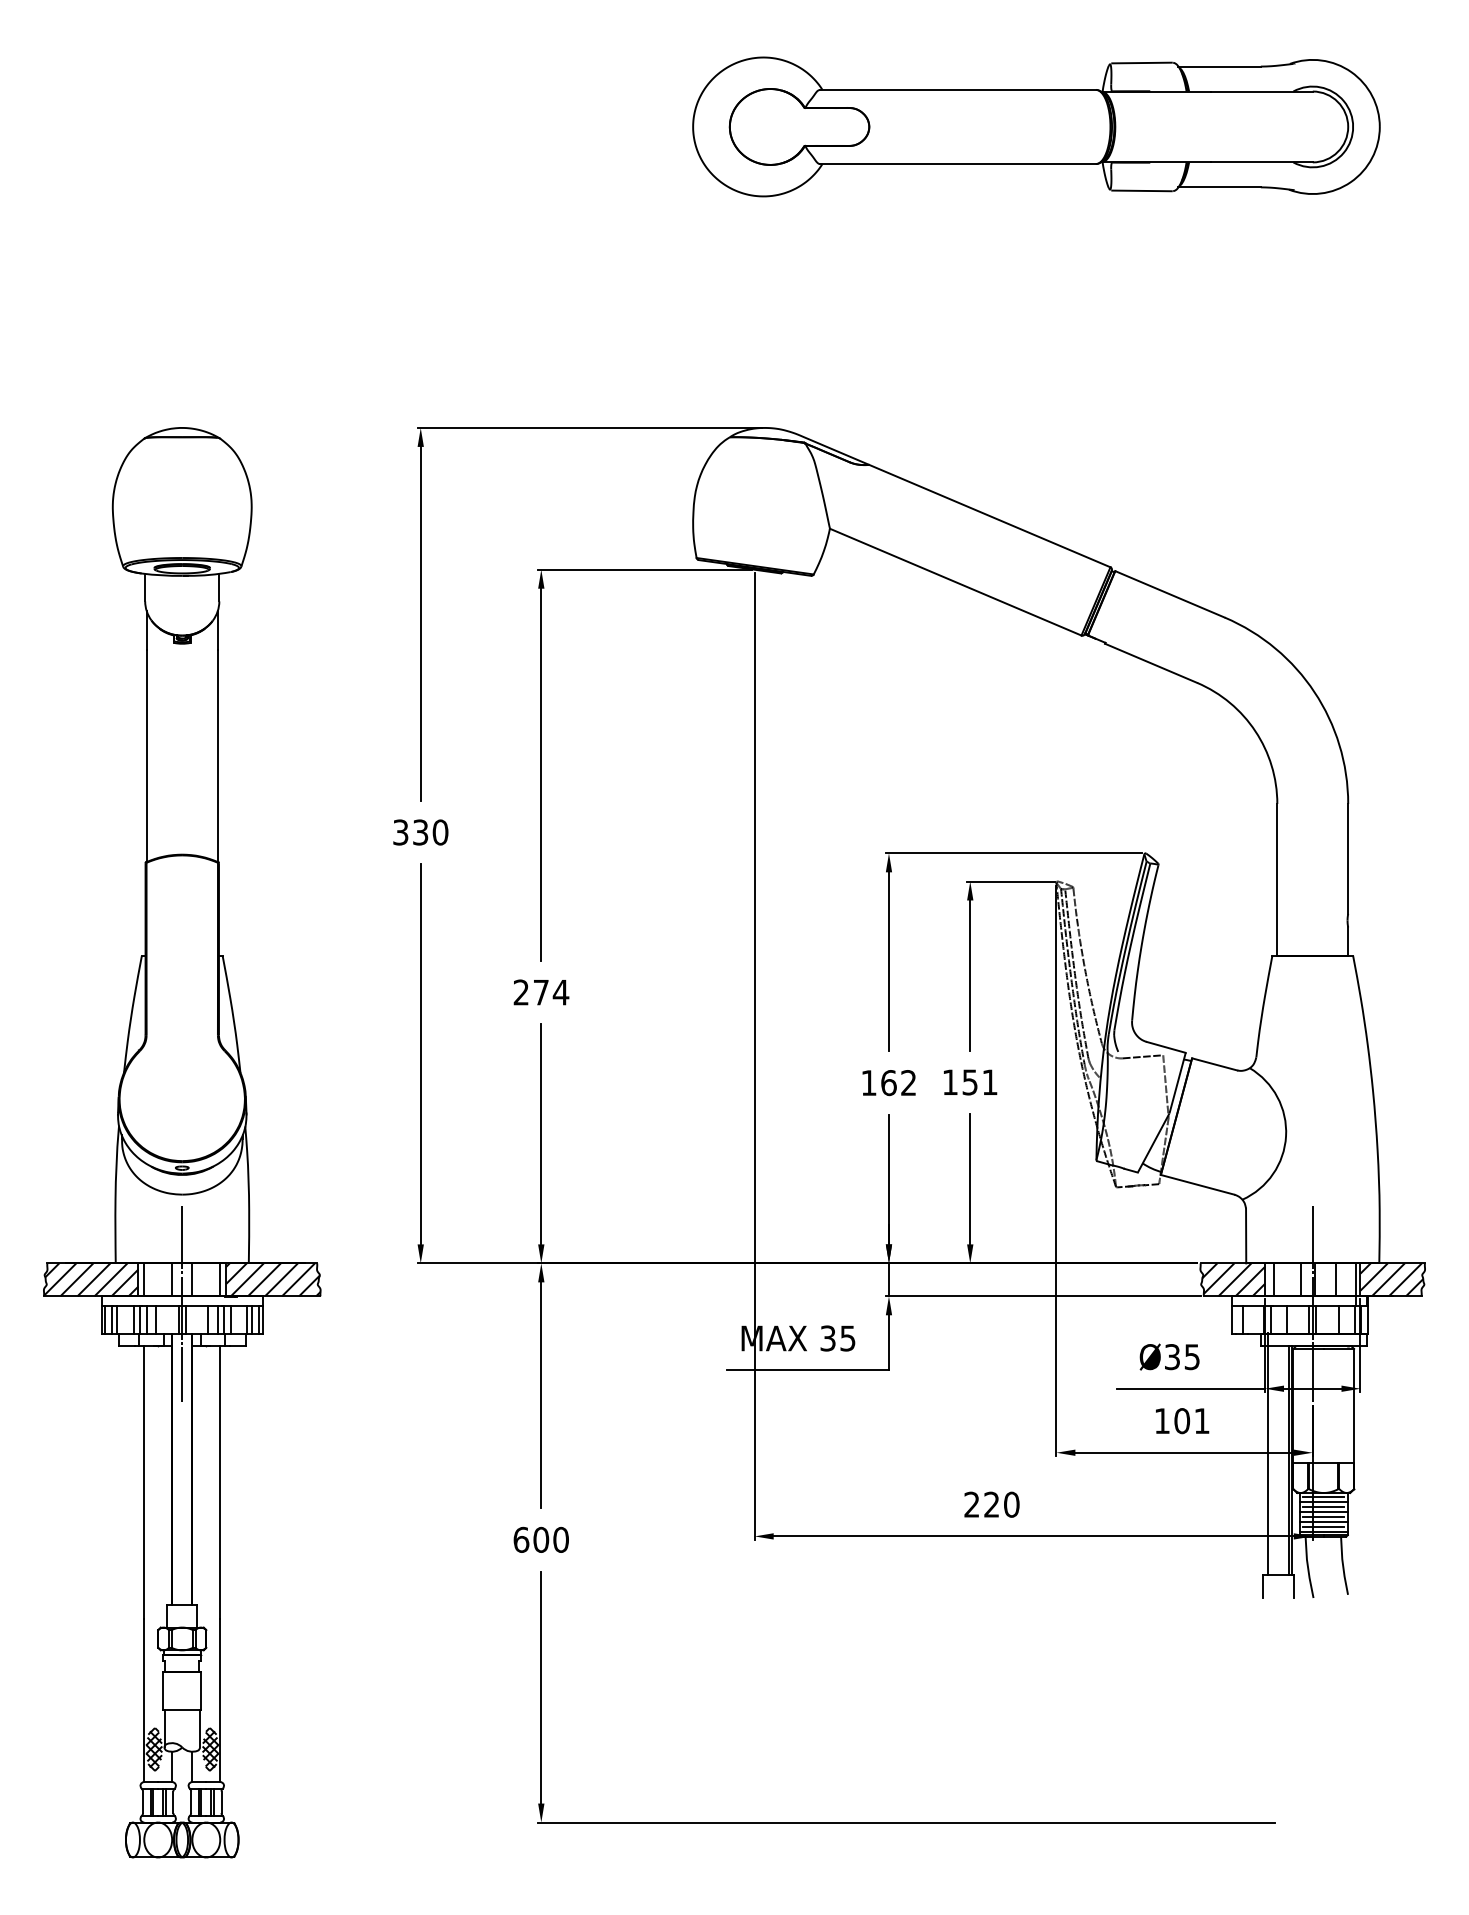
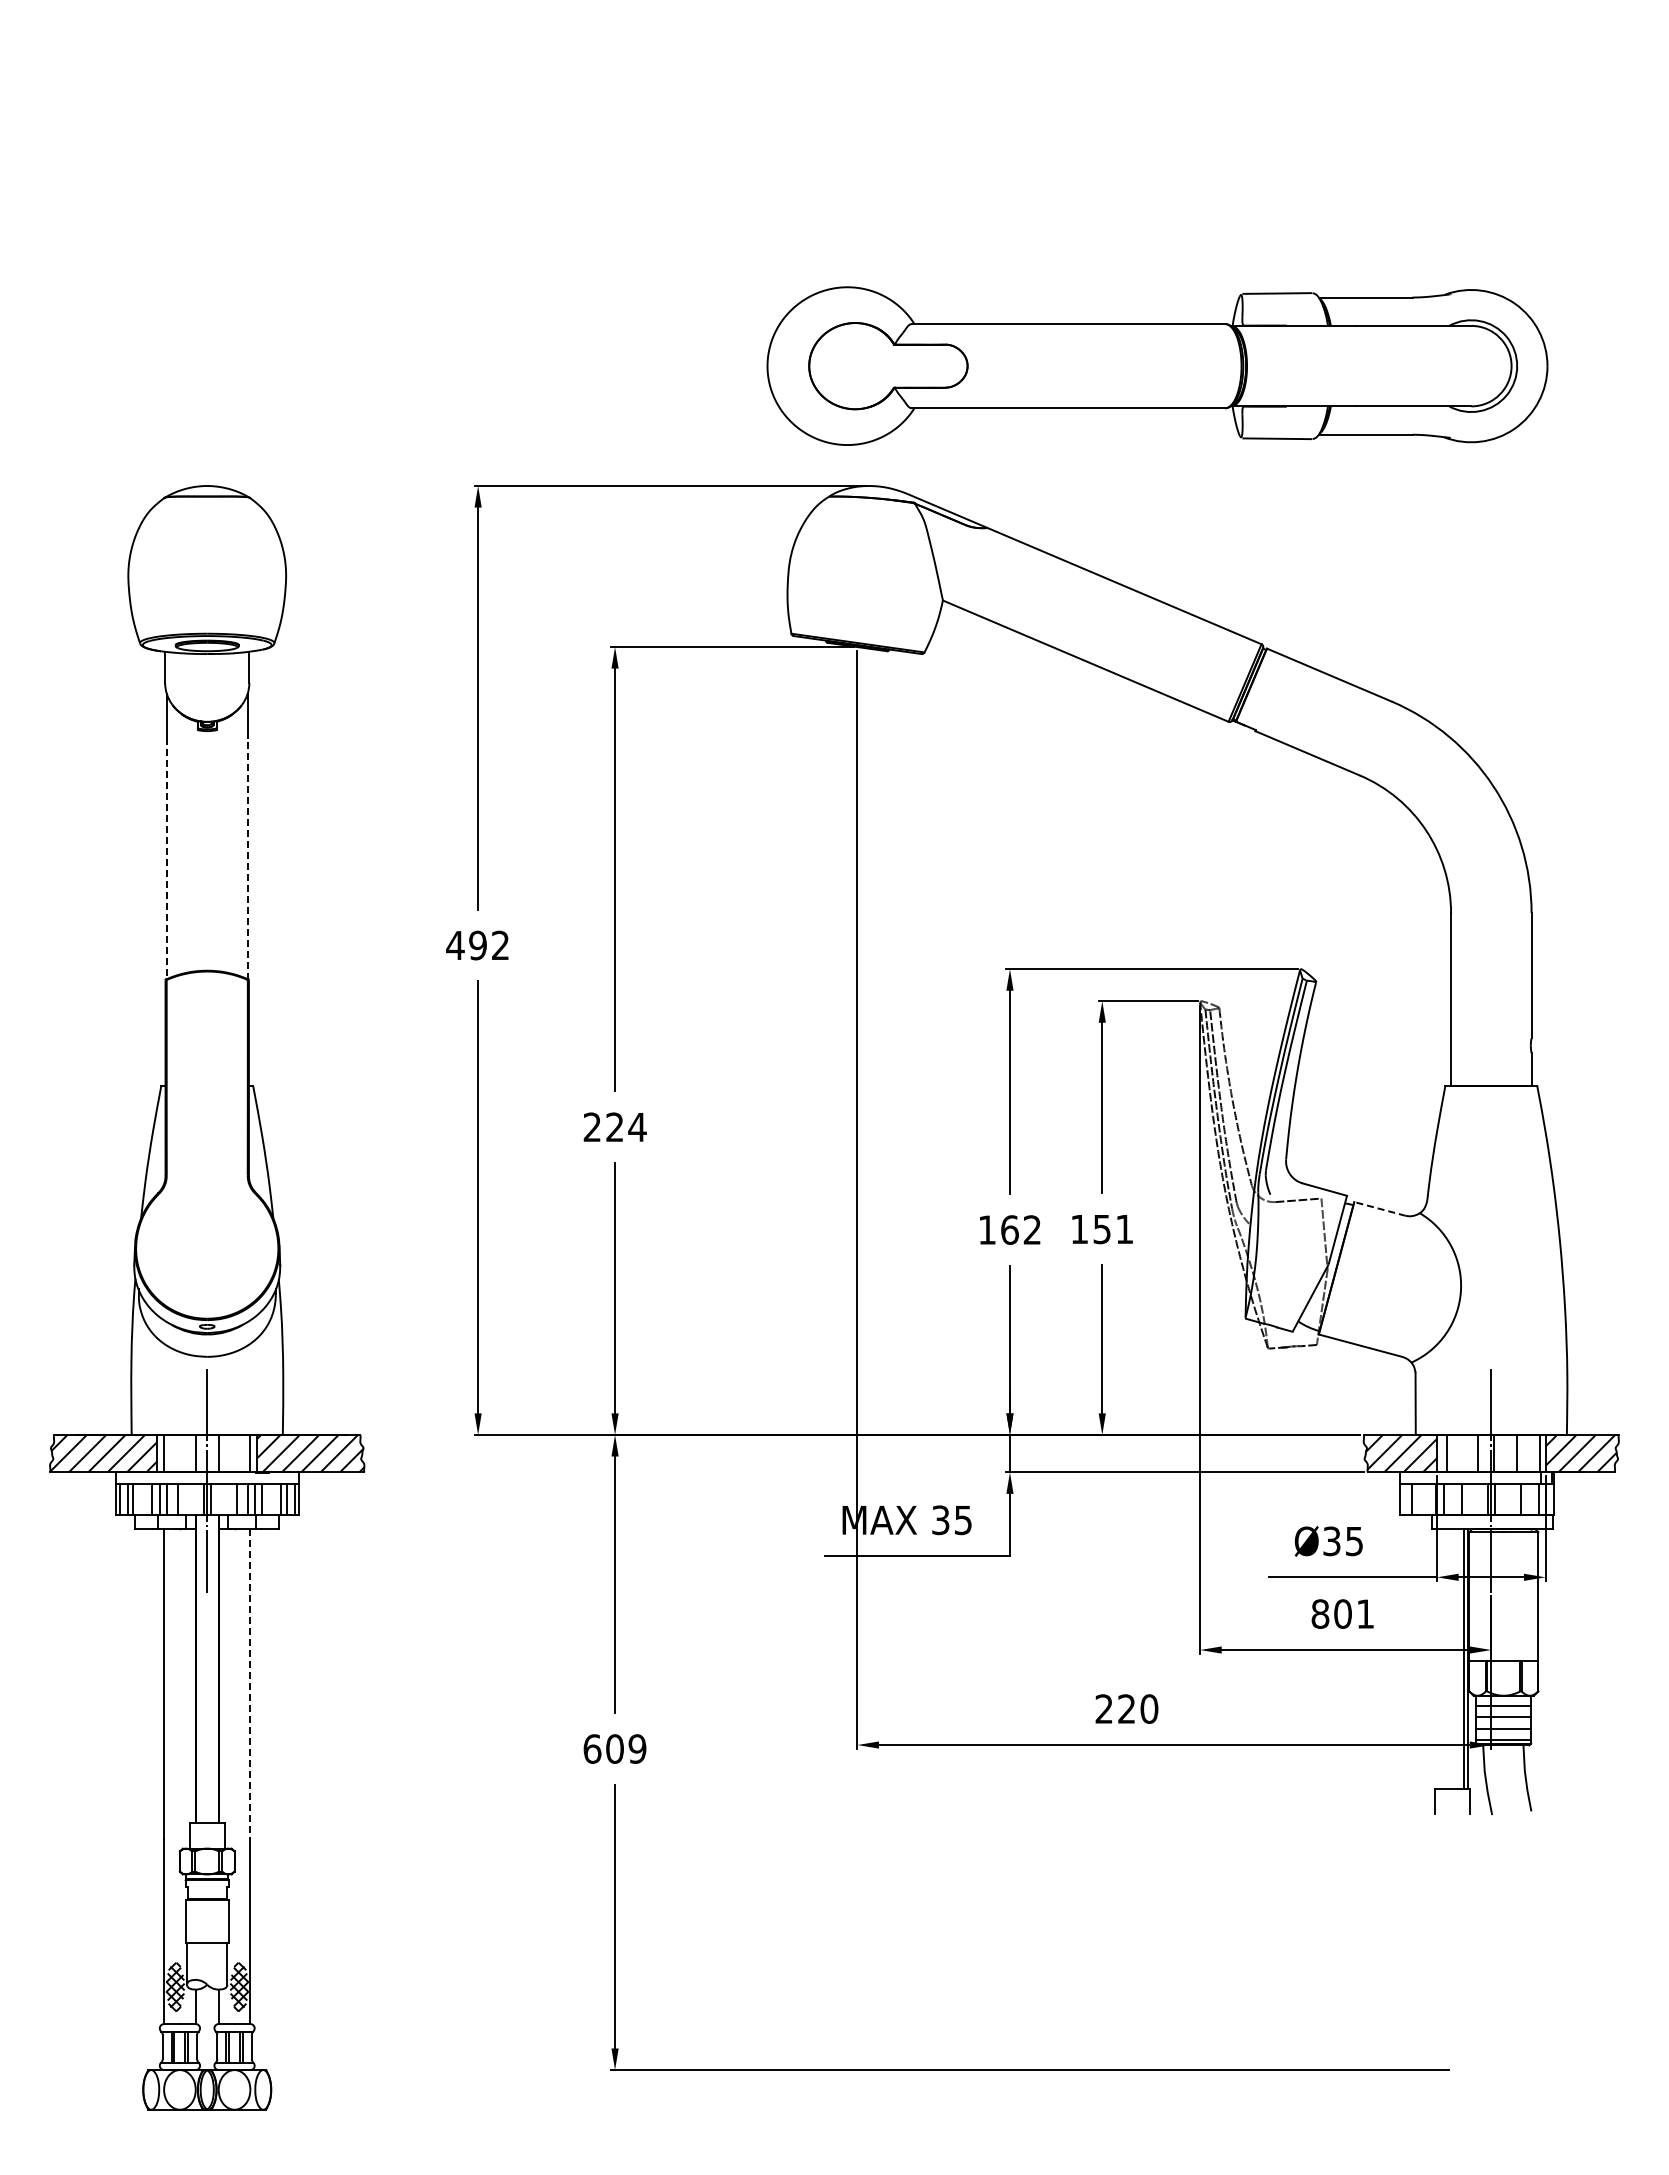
part: (1036, 126) -> (1157, 365), moved
line: (147, 756) -> (167, 859), solid -> dashed
line: (217, 756) -> (247, 859), solid -> dashed
text: (420, 832) -> (477, 945), 330 -> 492
text: (540, 991) -> (614, 1126), 274 -> 224
line: (1214, 1064) -> (1379, 1208), solid -> dashed
text: (1162, 1420) -> (1320, 1613), 101 -> 801
line: (1268, 1454) -> (1440, 1651), removed
line: (220, 1483) -> (250, 1684), solid -> dashed
line: (1323, 1497) -> (1503, 1700), removed
line: (1323, 1506) -> (1503, 1711), removed
line: (1323, 1517) -> (1503, 1723), removed
line: (1323, 1527) -> (1503, 1734), removed
text: (561, 1539) -> (637, 1748), 600 -> 609

